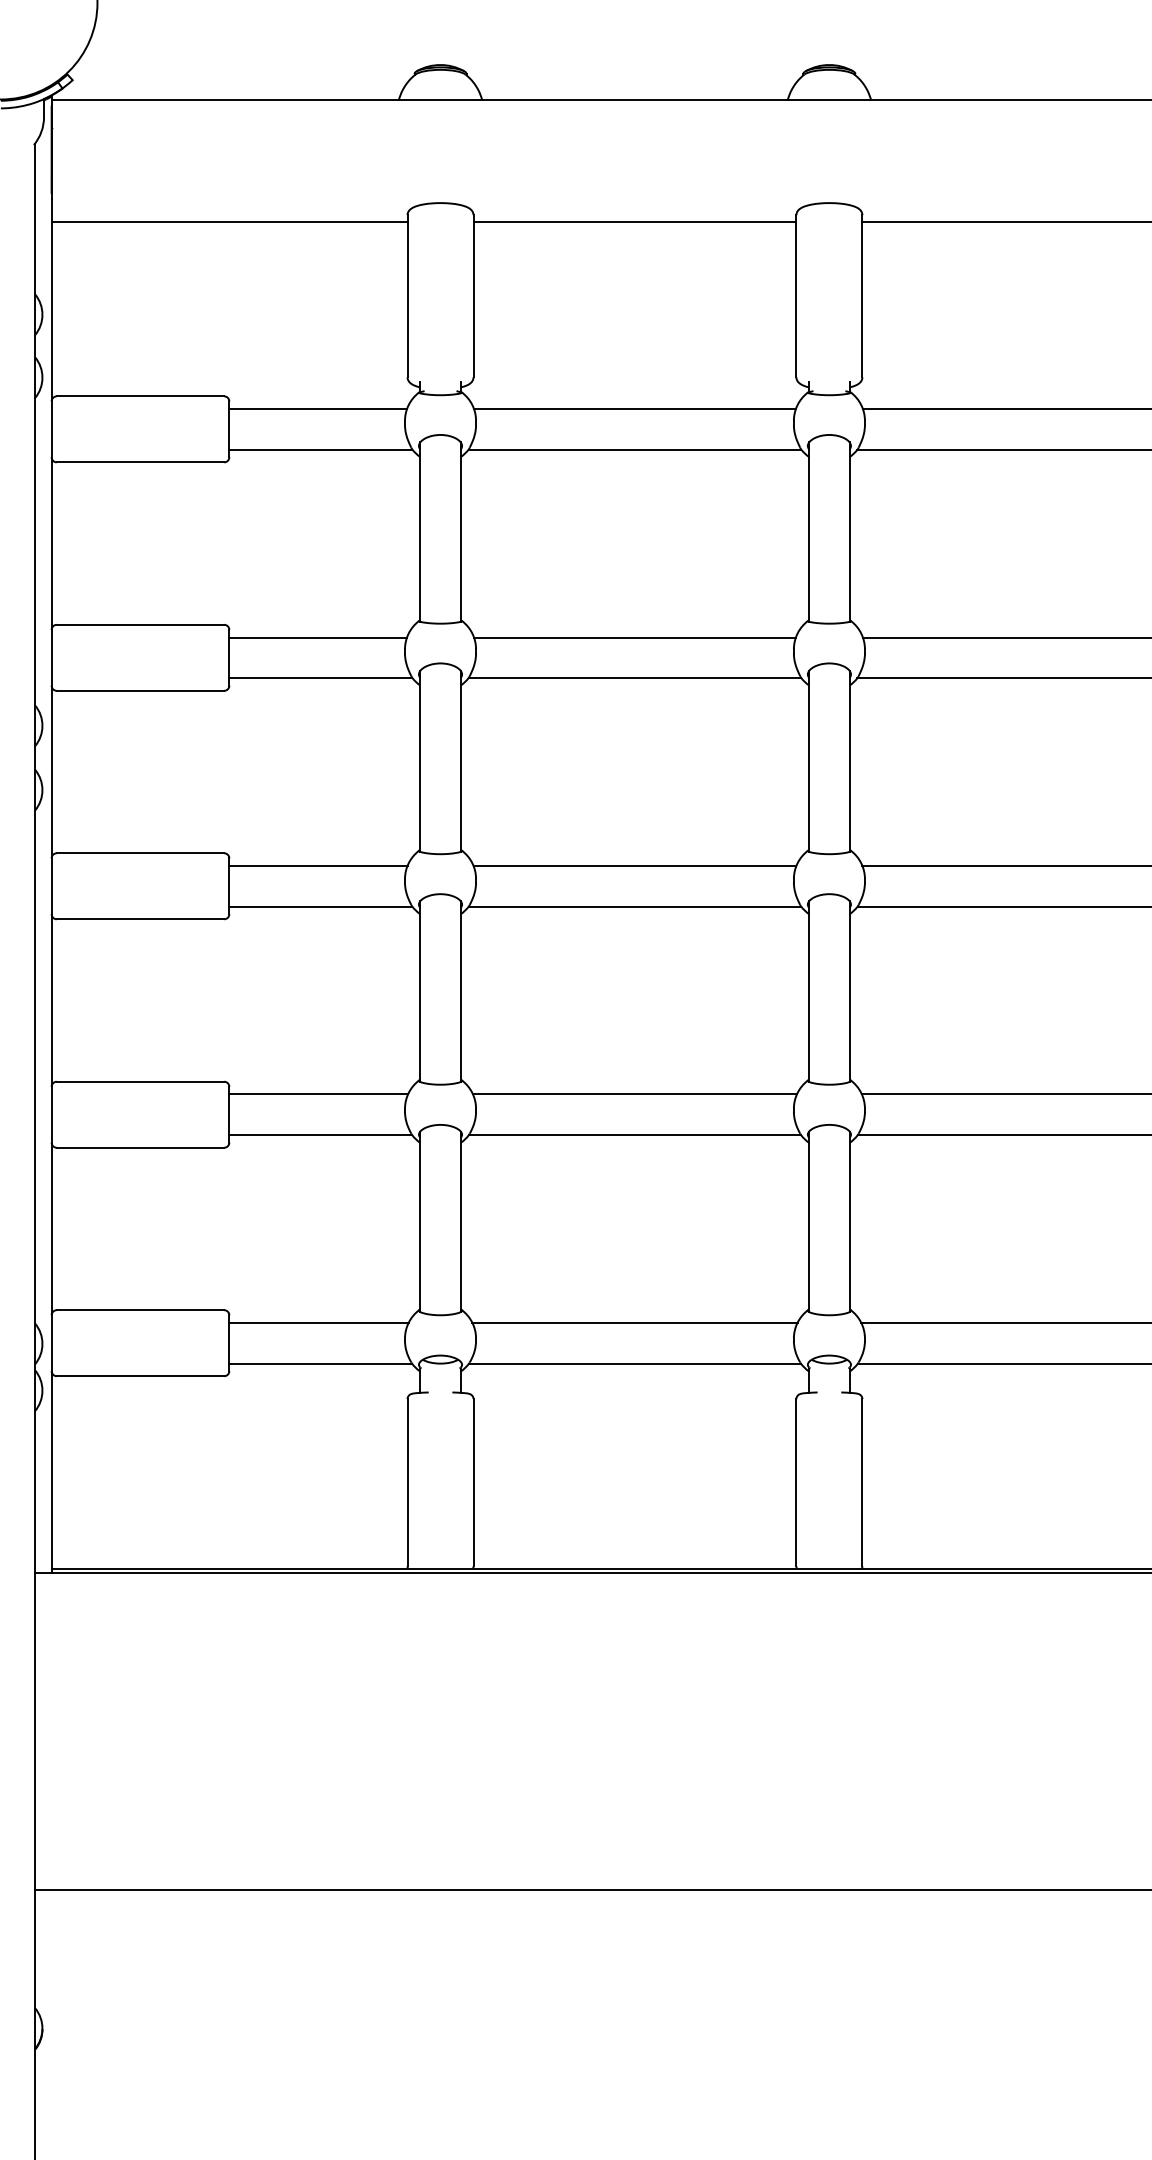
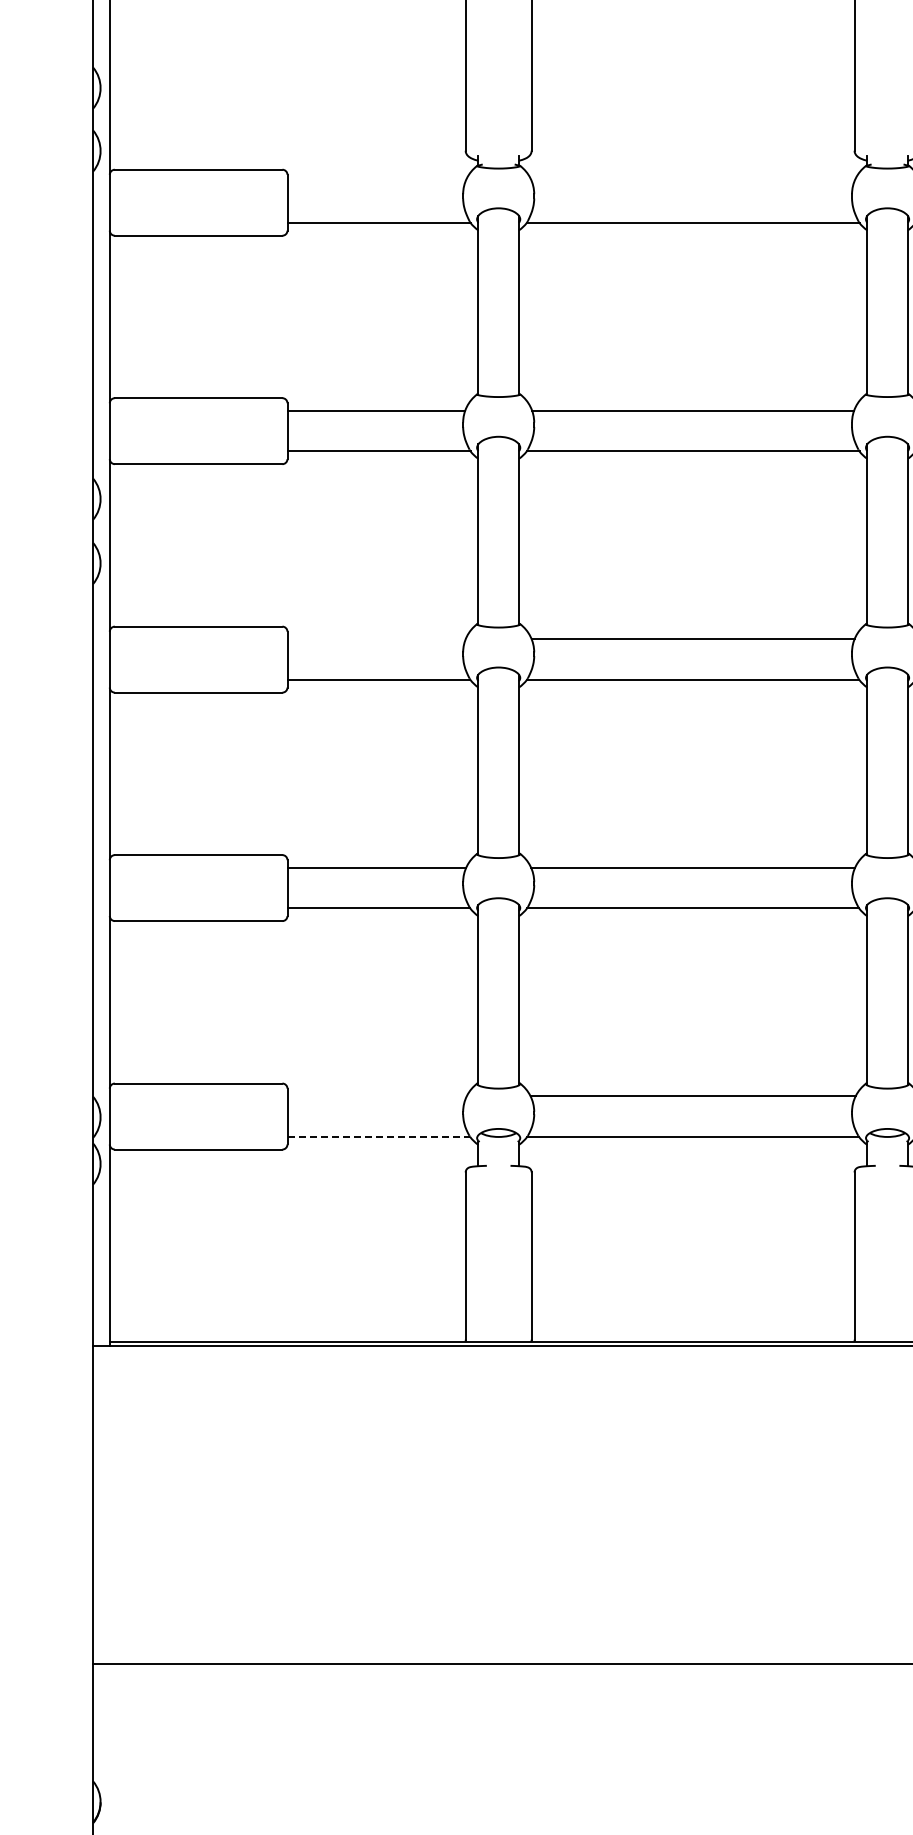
line: (318, 409) -> (376, 182), removed
line: (634, 409) -> (692, 182), removed
line: (318, 865) -> (376, 638), removed
line: (318, 1322) -> (376, 1095), removed
line: (321, 1363) -> (379, 1136), solid -> dashed

